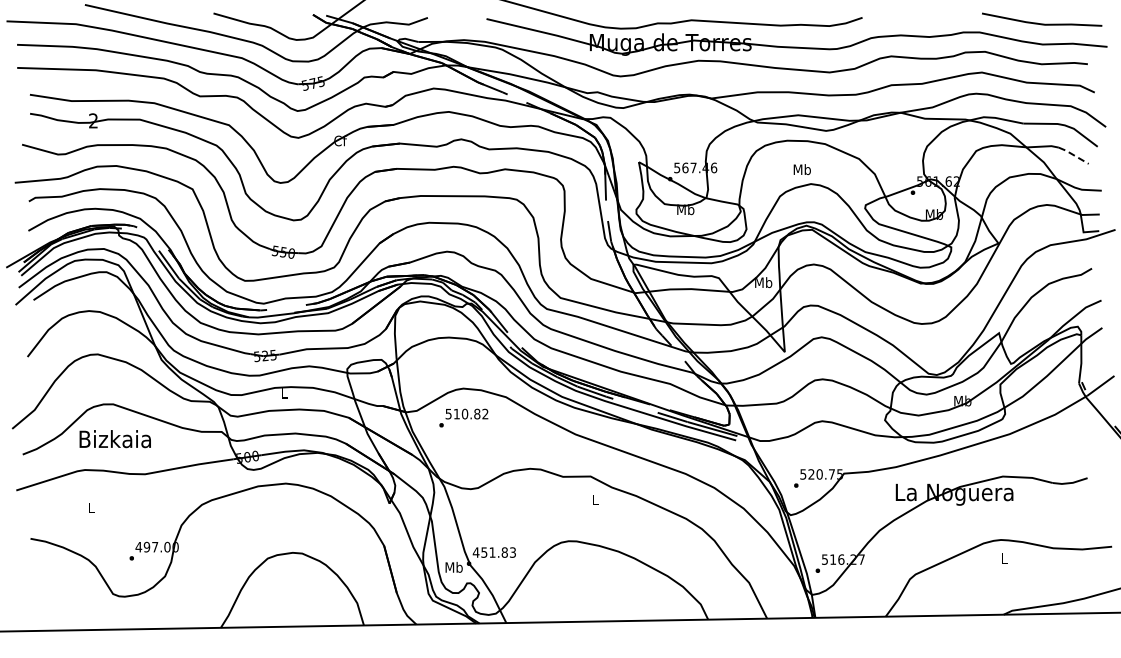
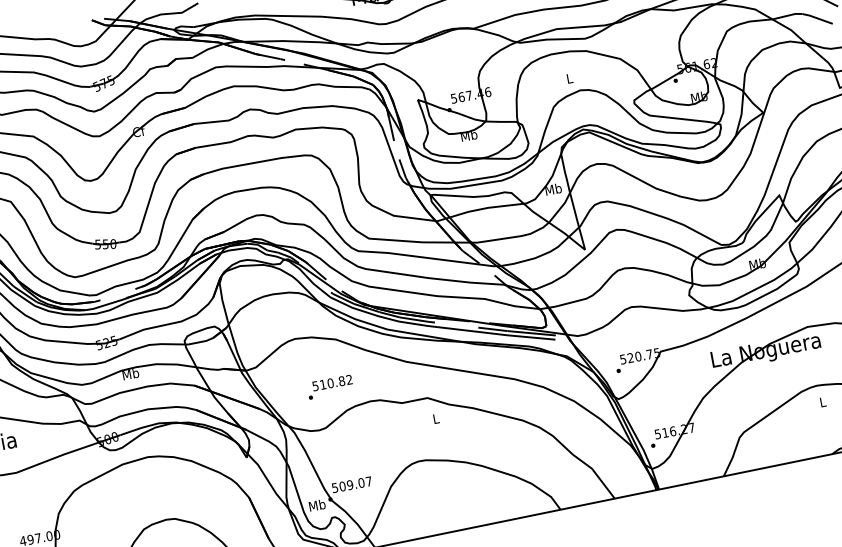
line: (1073, 155) -> (817, 18), dashed -> solid
text: (801, 169) -> (568, 78), Mb -> L
text: (284, 393) -> (130, 374), L -> Mb
text: (463, 417) -> (329, 386), moved
text: (493, 552) -> (351, 484), 451.83 -> 509.07

